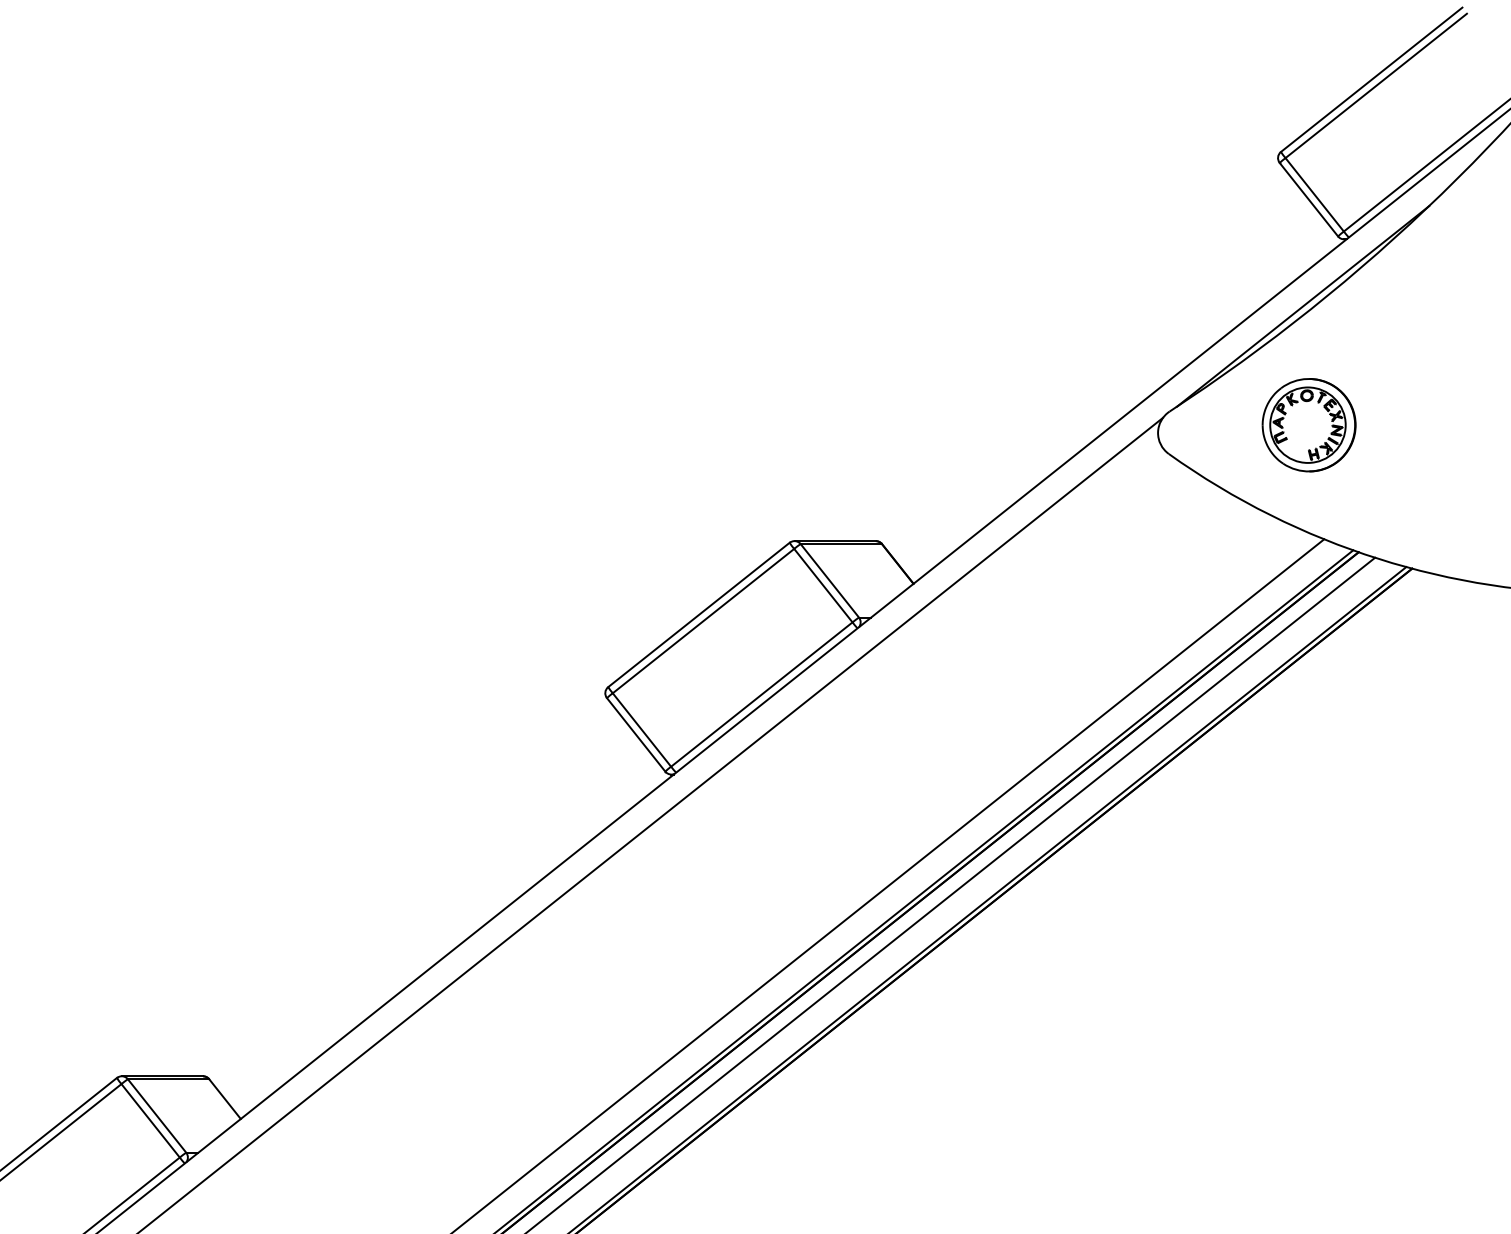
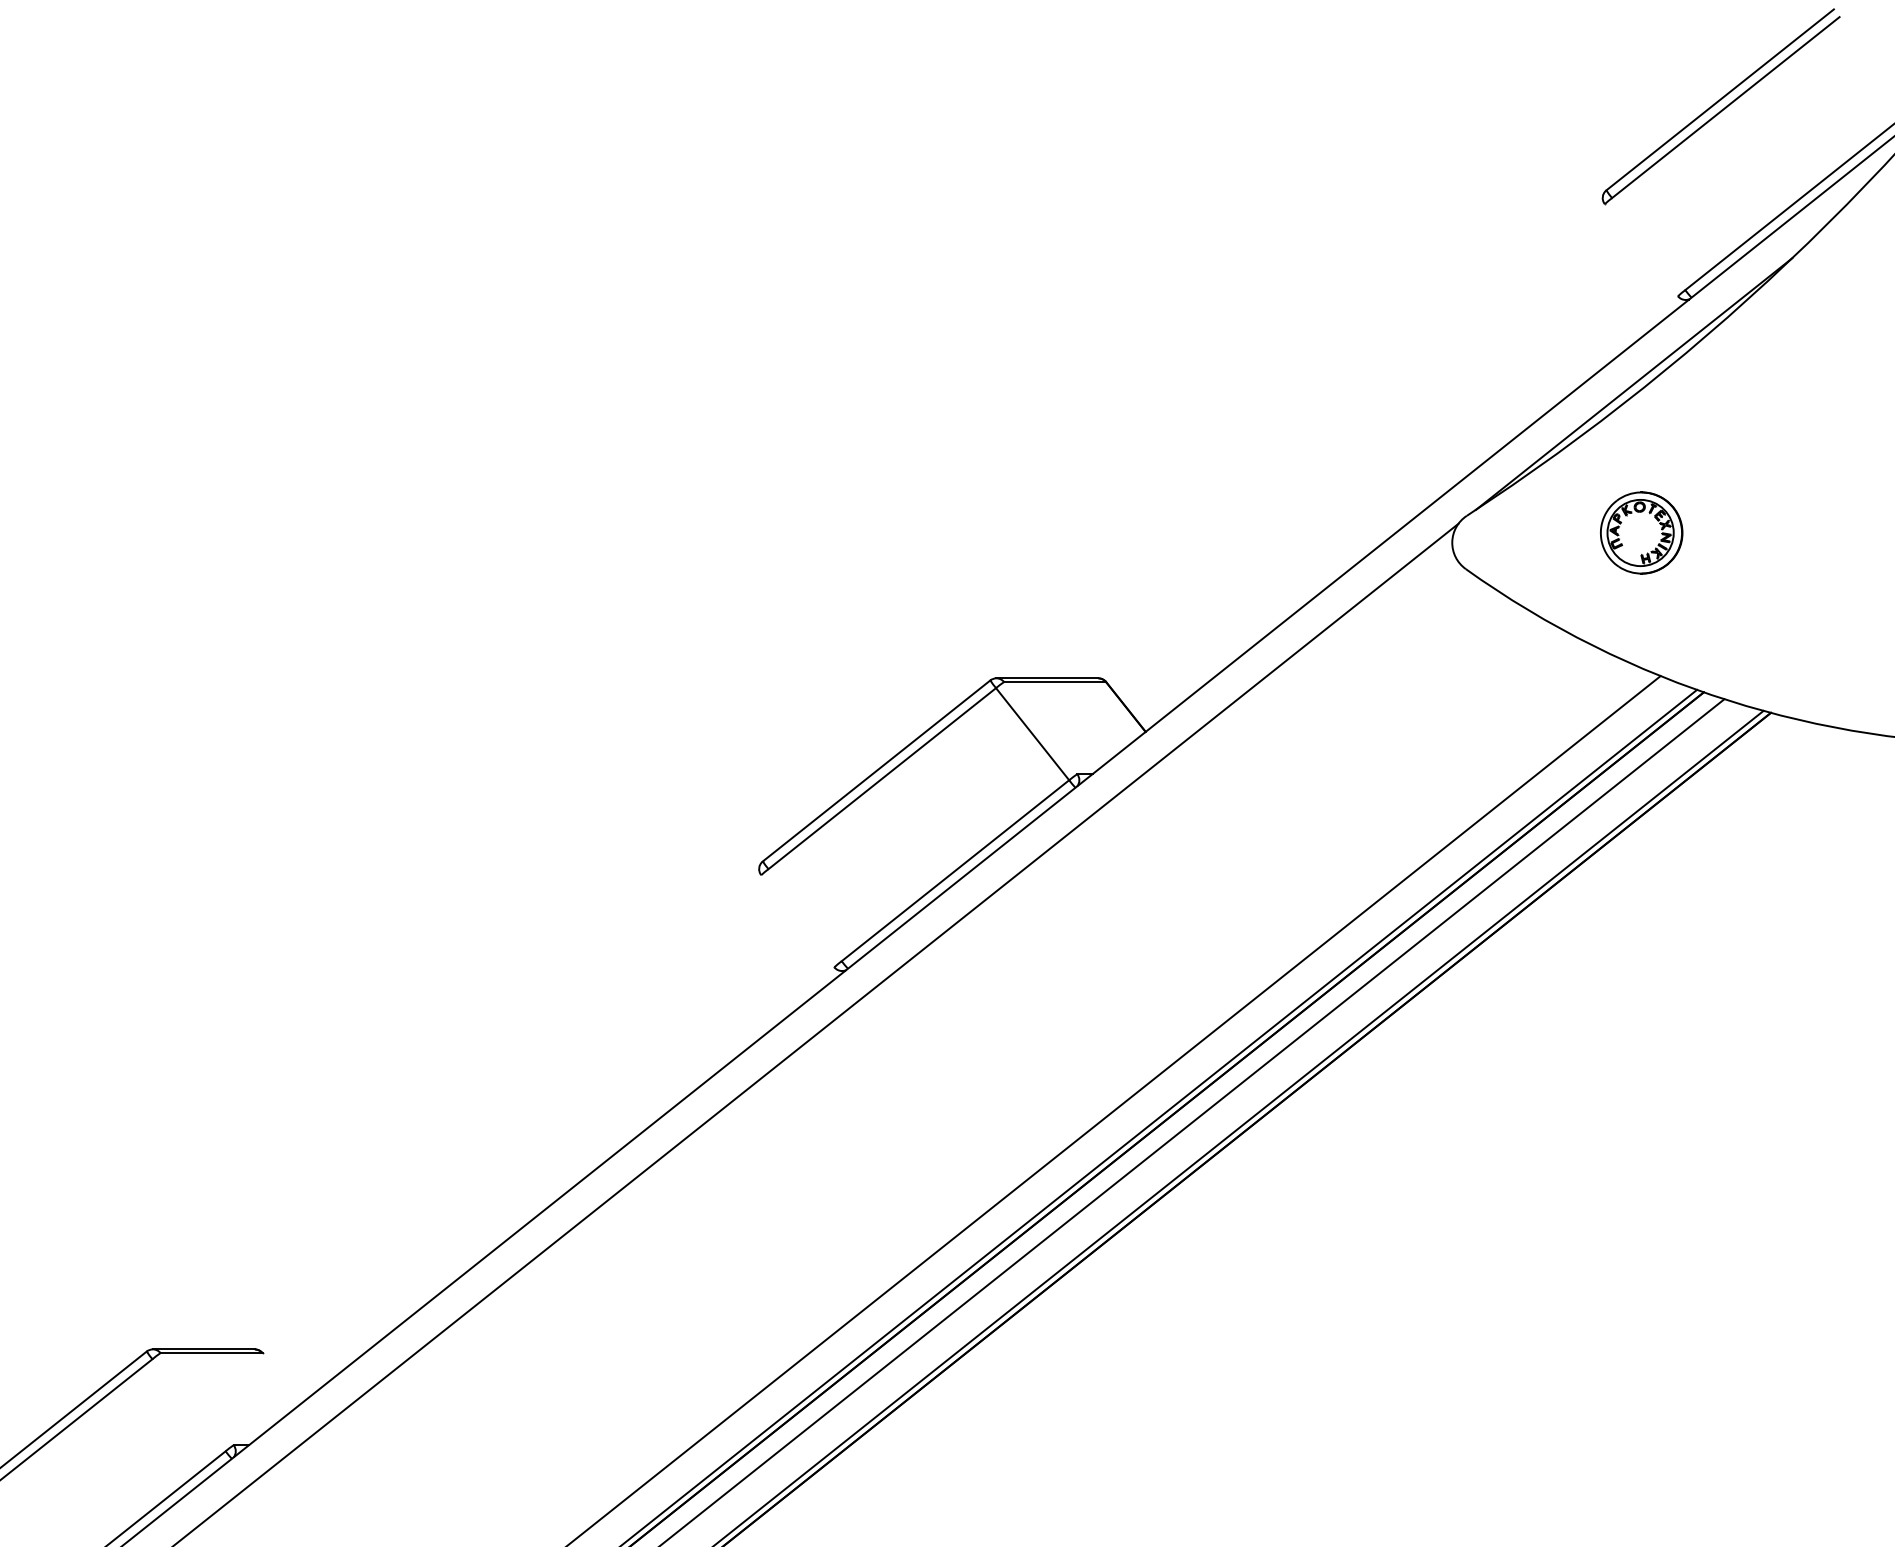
line: (1314, 195) -> (1648, 244), removed
line: (1308, 199) -> (1640, 250), removed
part: (1308, 424) -> (1641, 532), size x0.7
line: (829, 581) -> (1040, 728), removed
line: (641, 730) -> (804, 915), removed
line: (635, 735) -> (797, 921), removed
line: (225, 1098) -> (282, 1377), removed
line: (156, 1116) -> (196, 1399), removed
line: (150, 1121) -> (188, 1405), removed

